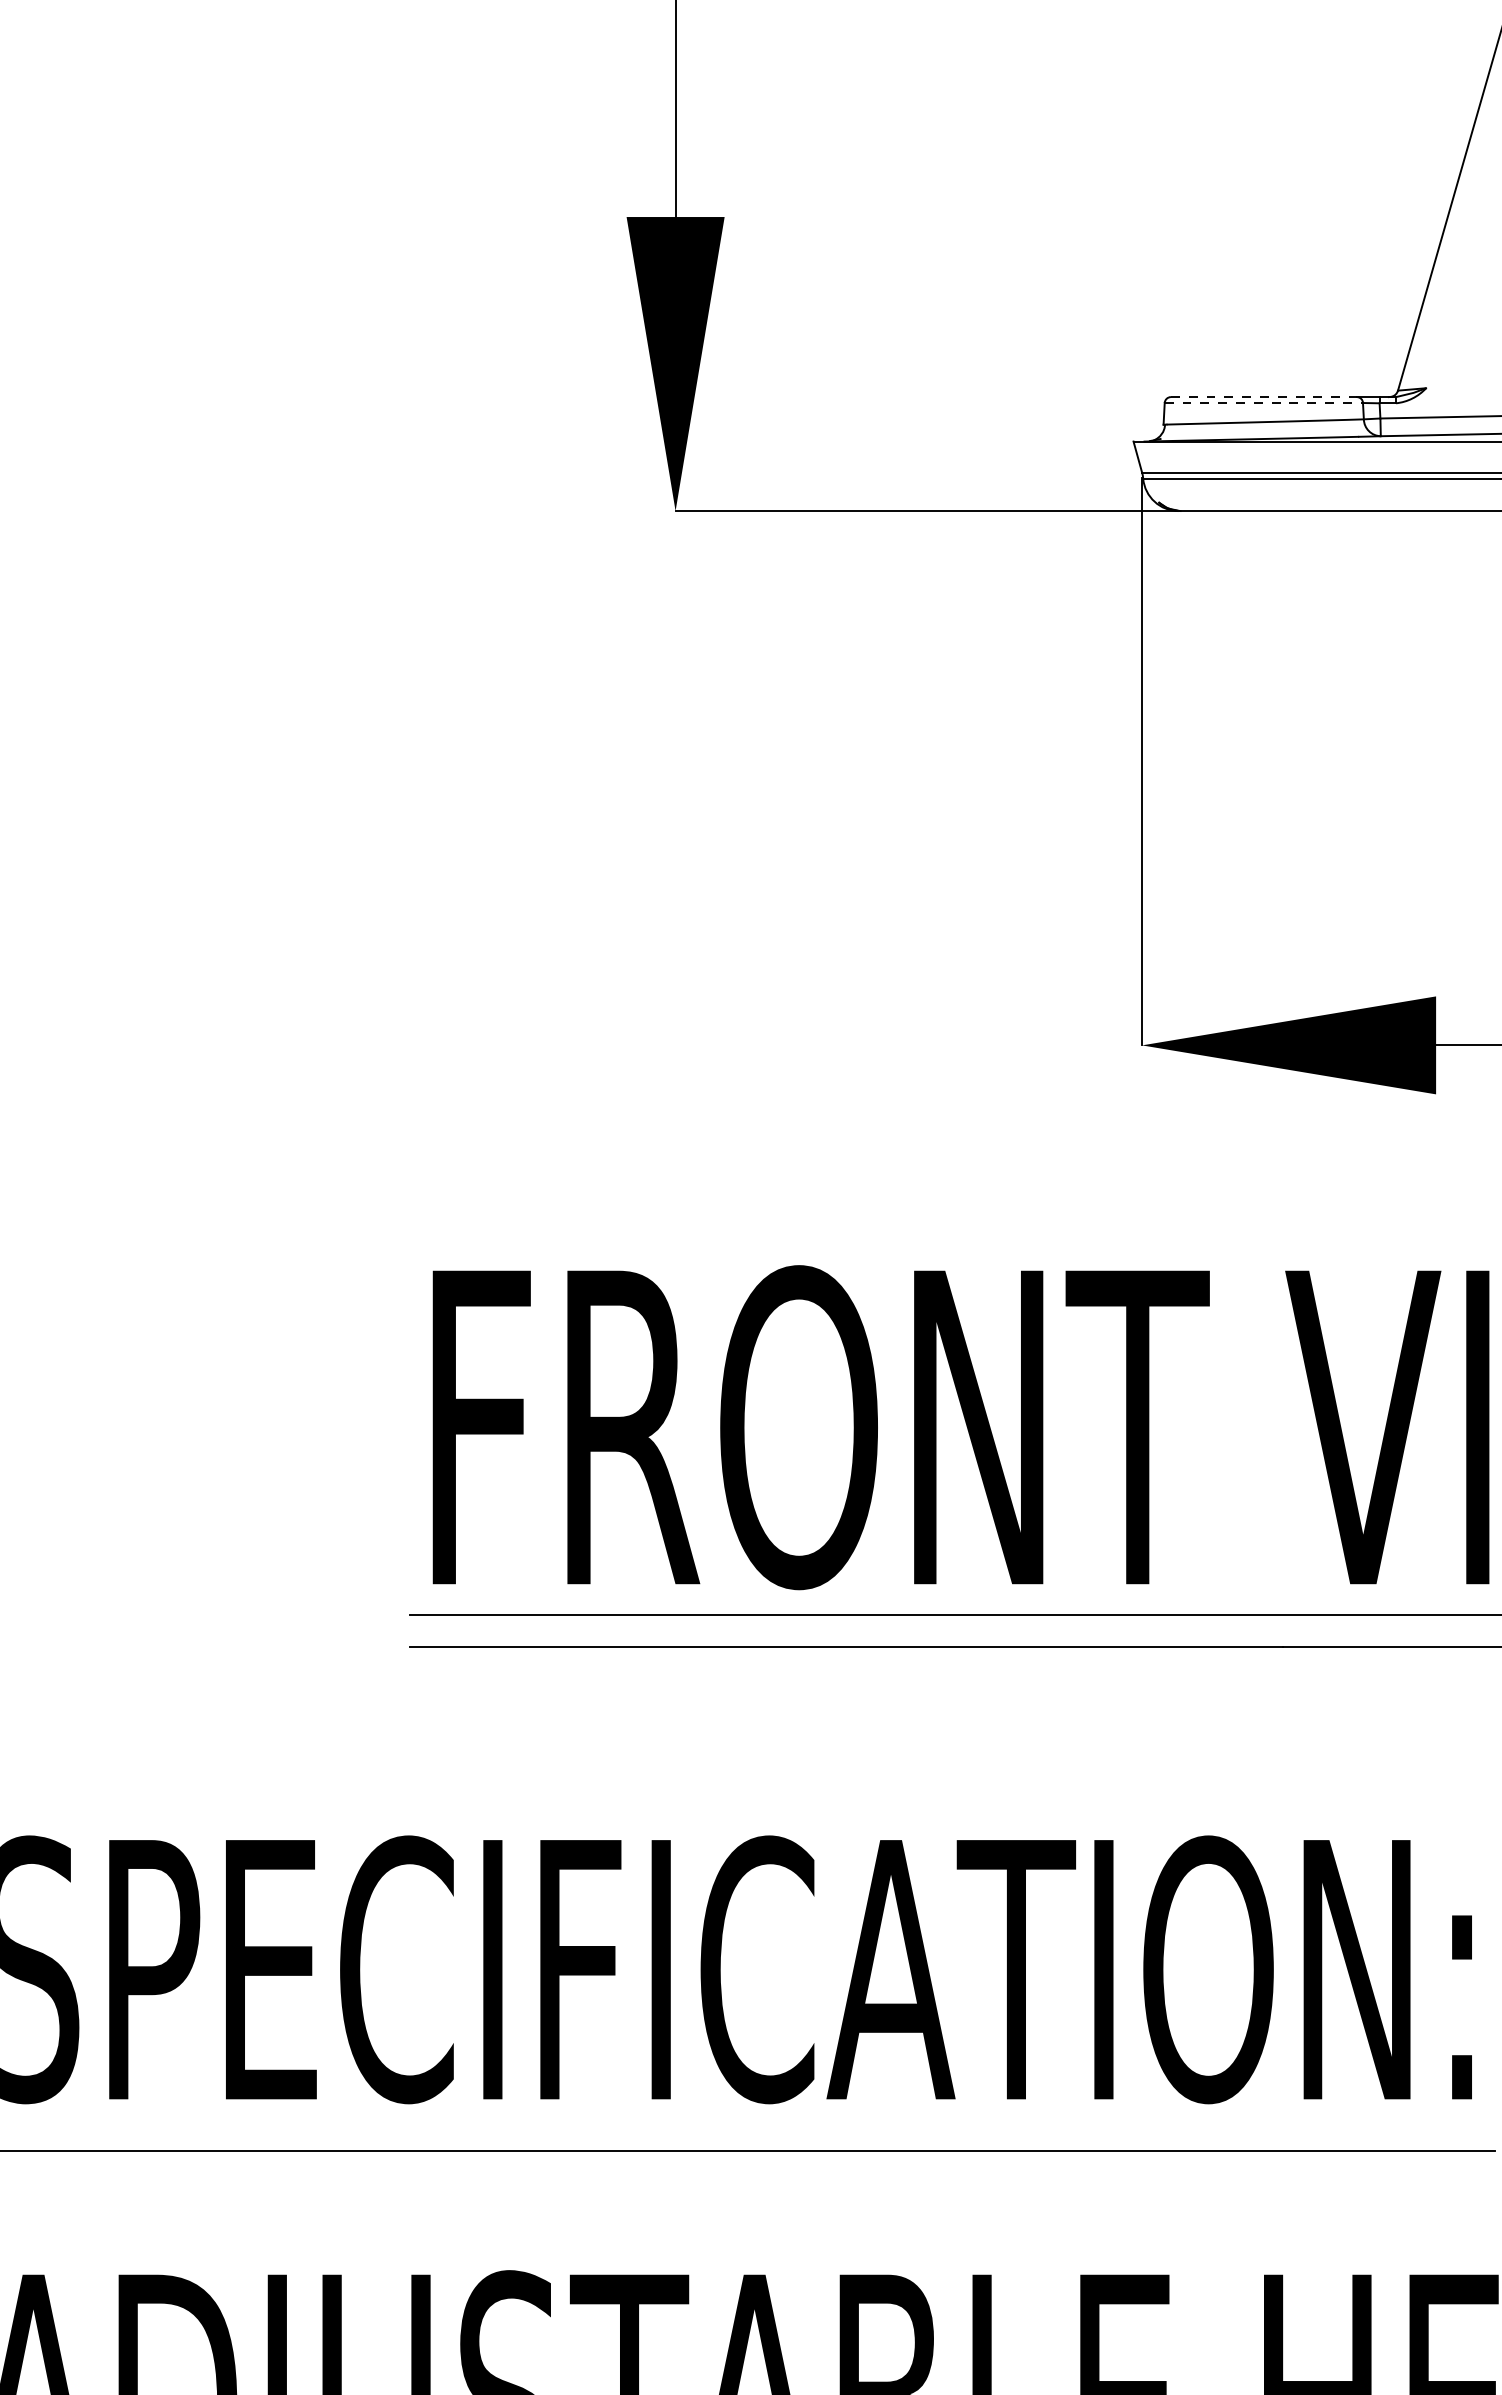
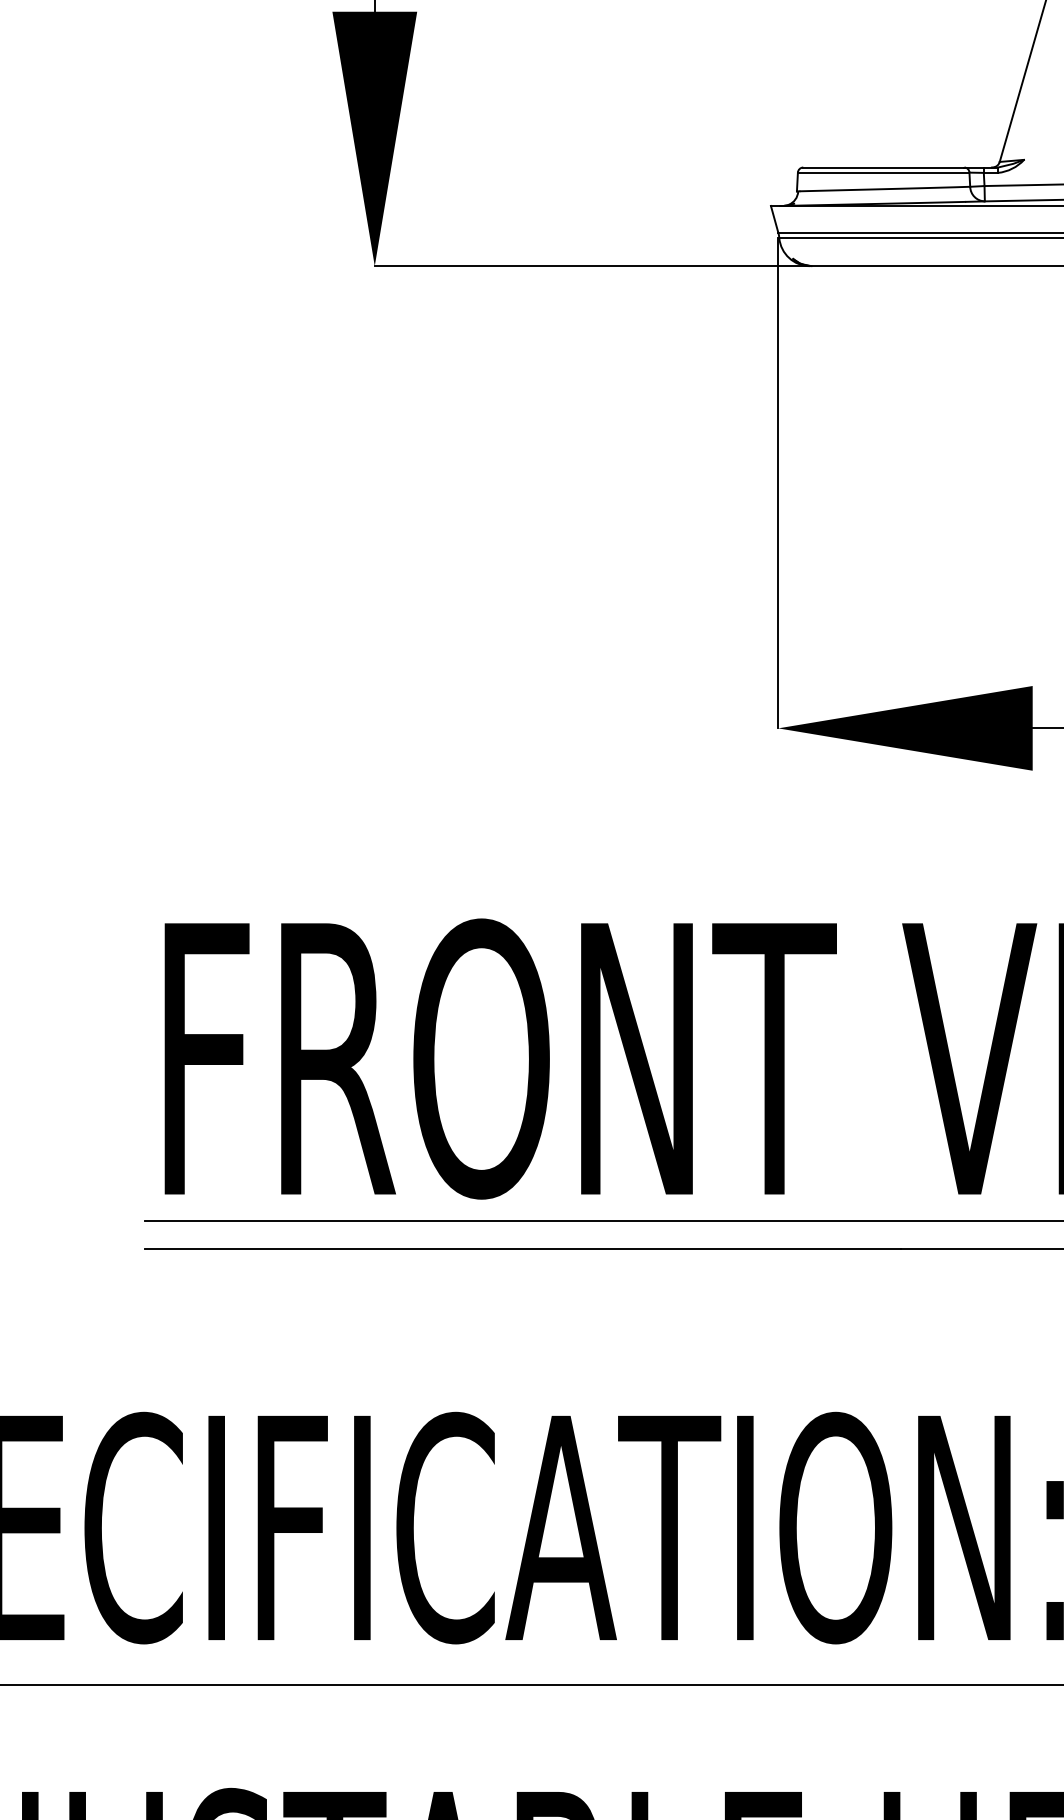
line: (1264, 397) -> (884, 167), dashed -> solid
line: (1264, 403) -> (884, 173), dashed -> solid

